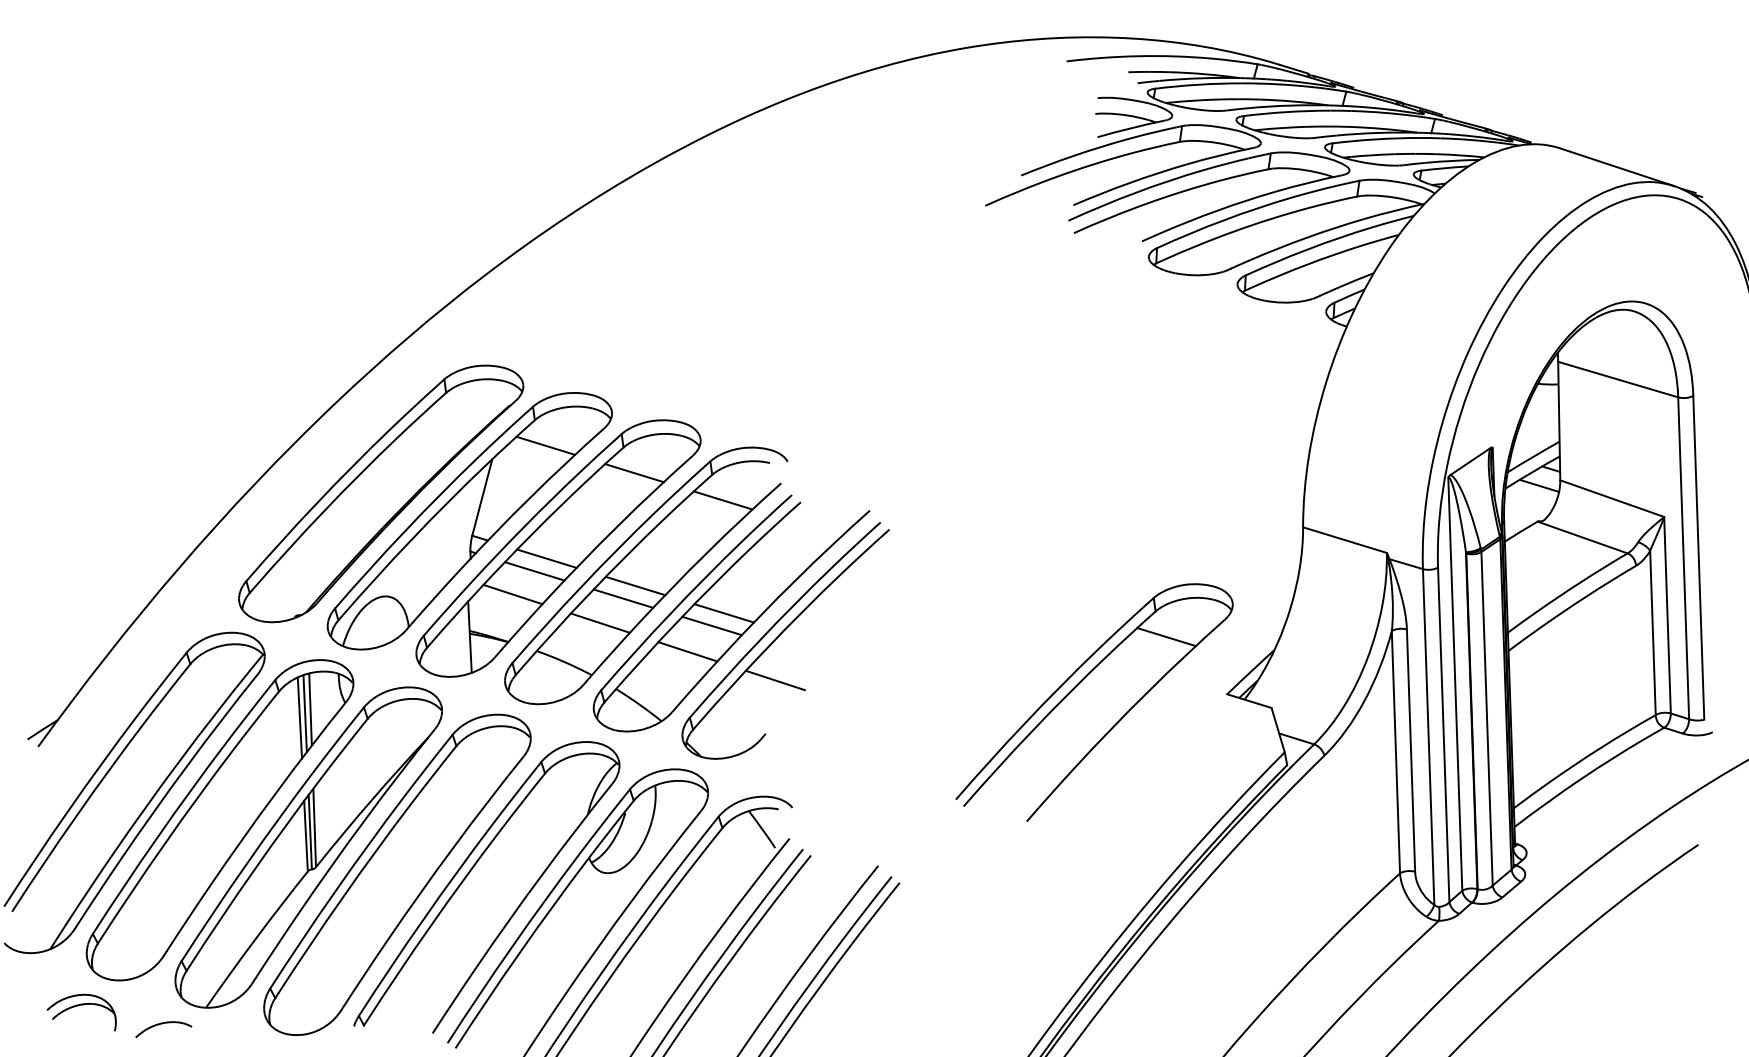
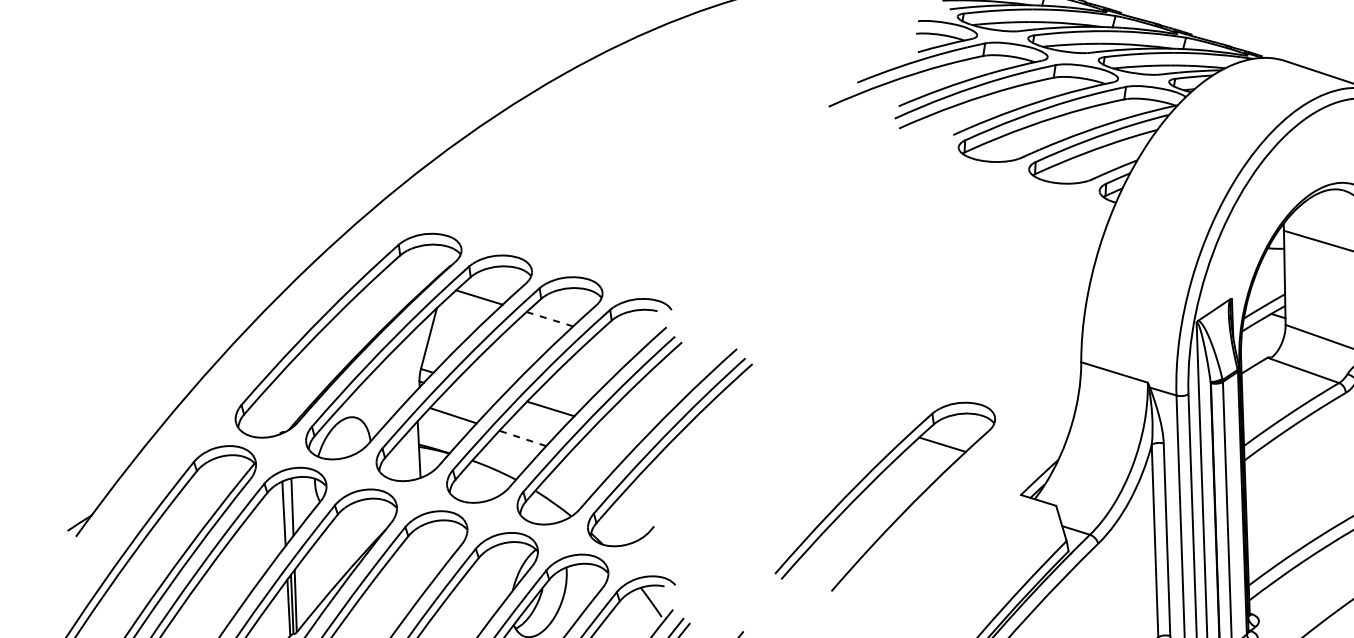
line: (634, 473) -> (549, 319), solid -> dashed
line: (1539, 485) -> (1269, 329), removed
line: (722, 500) -> (619, 340), removed
line: (546, 558) -> (479, 387), removed
line: (534, 571) -> (470, 397), removed
line: (623, 598) -> (541, 418), removed
line: (723, 613) -> (620, 430), removed
line: (600, 623) -> (522, 438), solid -> dashed
line: (711, 625) -> (611, 440), removed
line: (687, 651) -> (592, 460), removed
line: (774, 680) -> (661, 484), removed
part: (1078, 685) -> (872, 483), moved
line: (304, 713) -> (287, 510), removed

